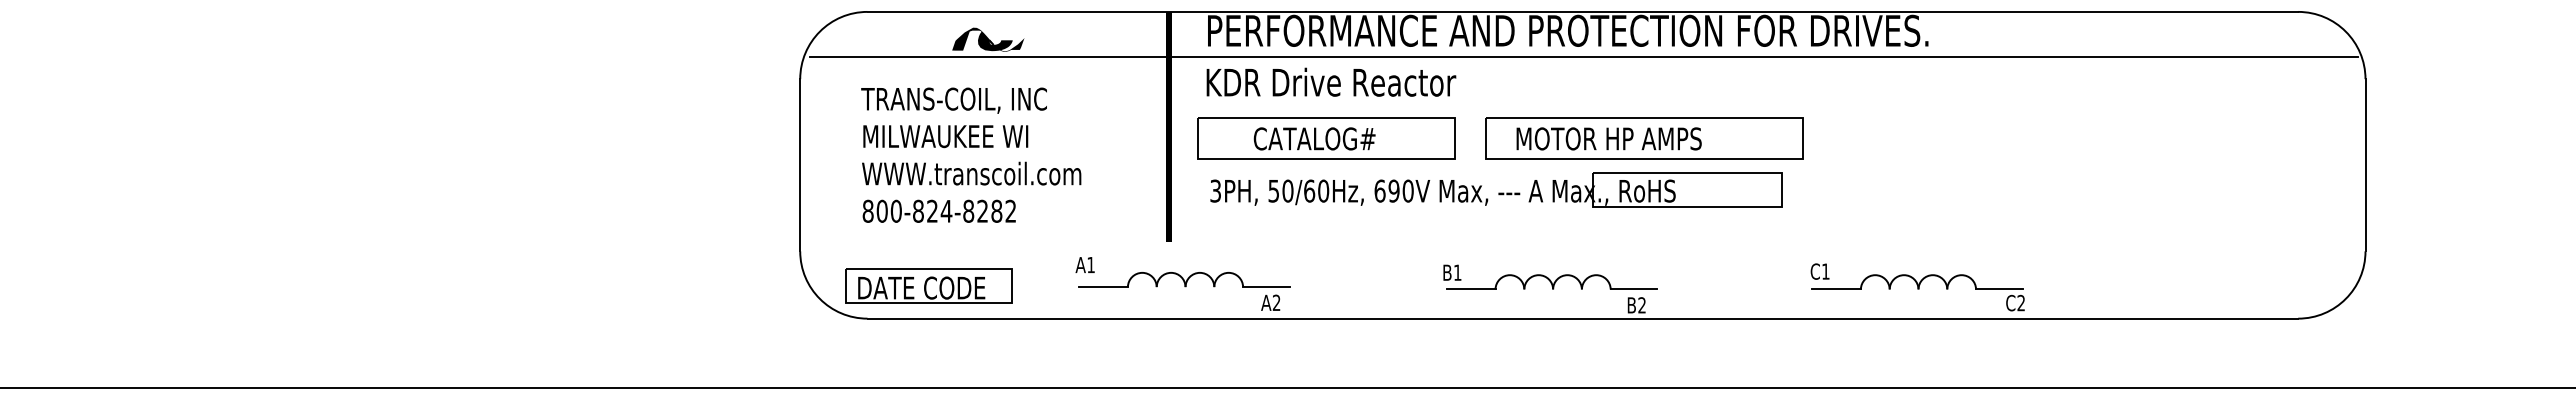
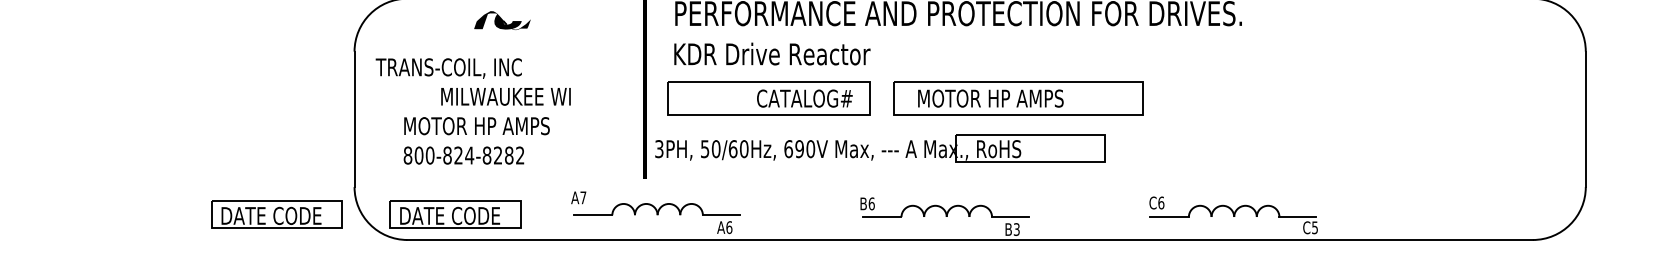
line: (1583, 56) -> (970, 33), removed
text: (953, 100) -> (448, 68), moved
text: (945, 136) -> (505, 96), moved
text: (1314, 138) -> (804, 98), moved
text: (971, 173) -> (489, 125), WWW.transcoil.com -> MOTOR HP AMPS
part: (1496, 189) -> (880, 147), moved
text: (1090, 265) -> (582, 198), A1 -> A7
text: (1825, 271) -> (1161, 202), C1 -> C6
text: (1457, 272) -> (871, 203), B1 -> B6
part: (701, 285) -> (276, 213), added
text: (1276, 302) -> (729, 227), A2 -> A6
text: (2020, 302) -> (1314, 227), C2 -> C5
text: (1641, 305) -> (1016, 229), B2 -> B3

